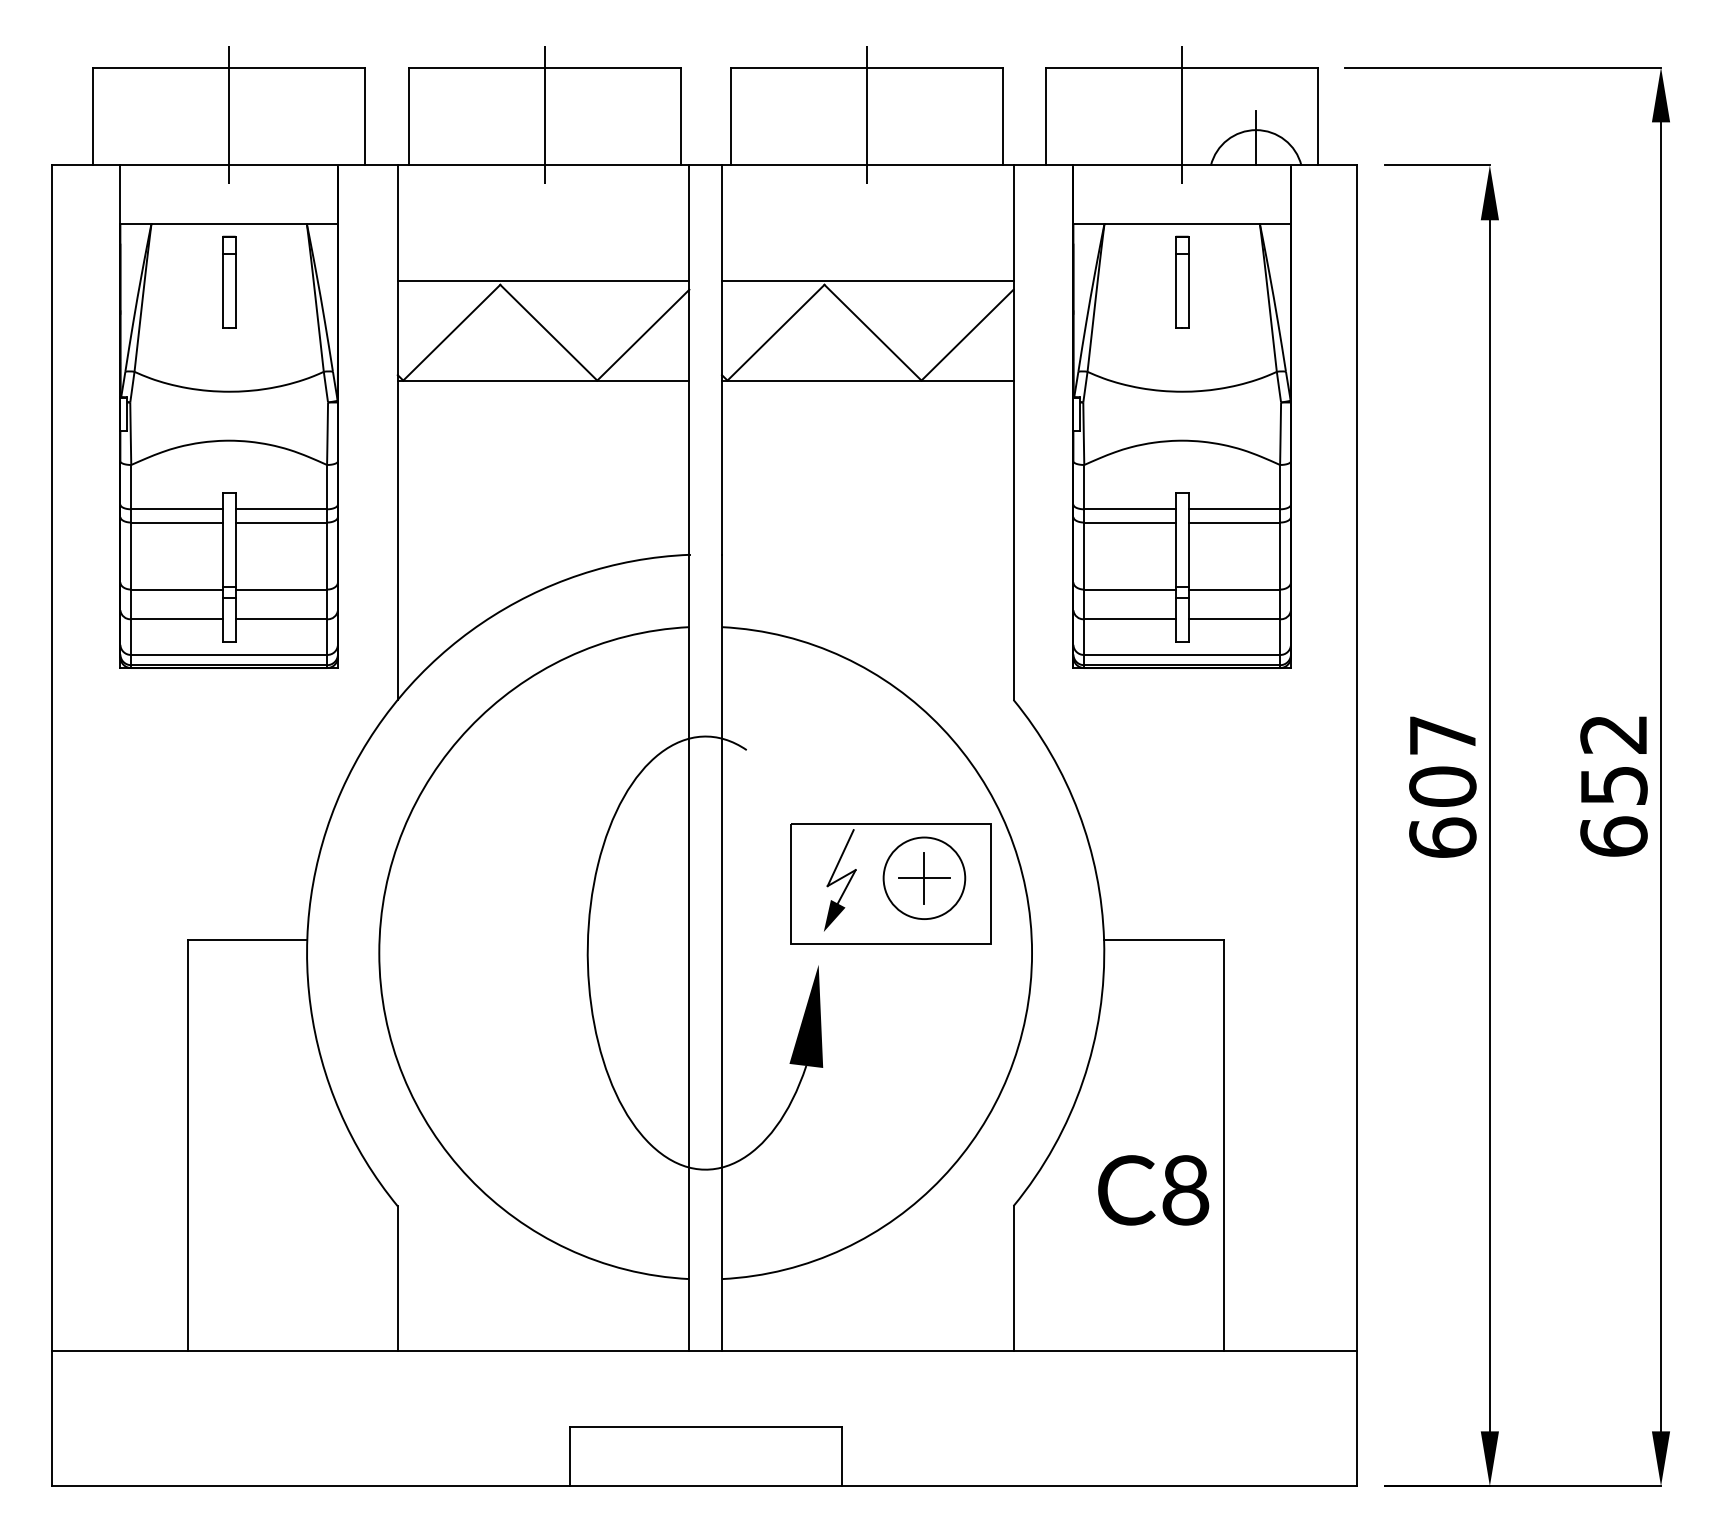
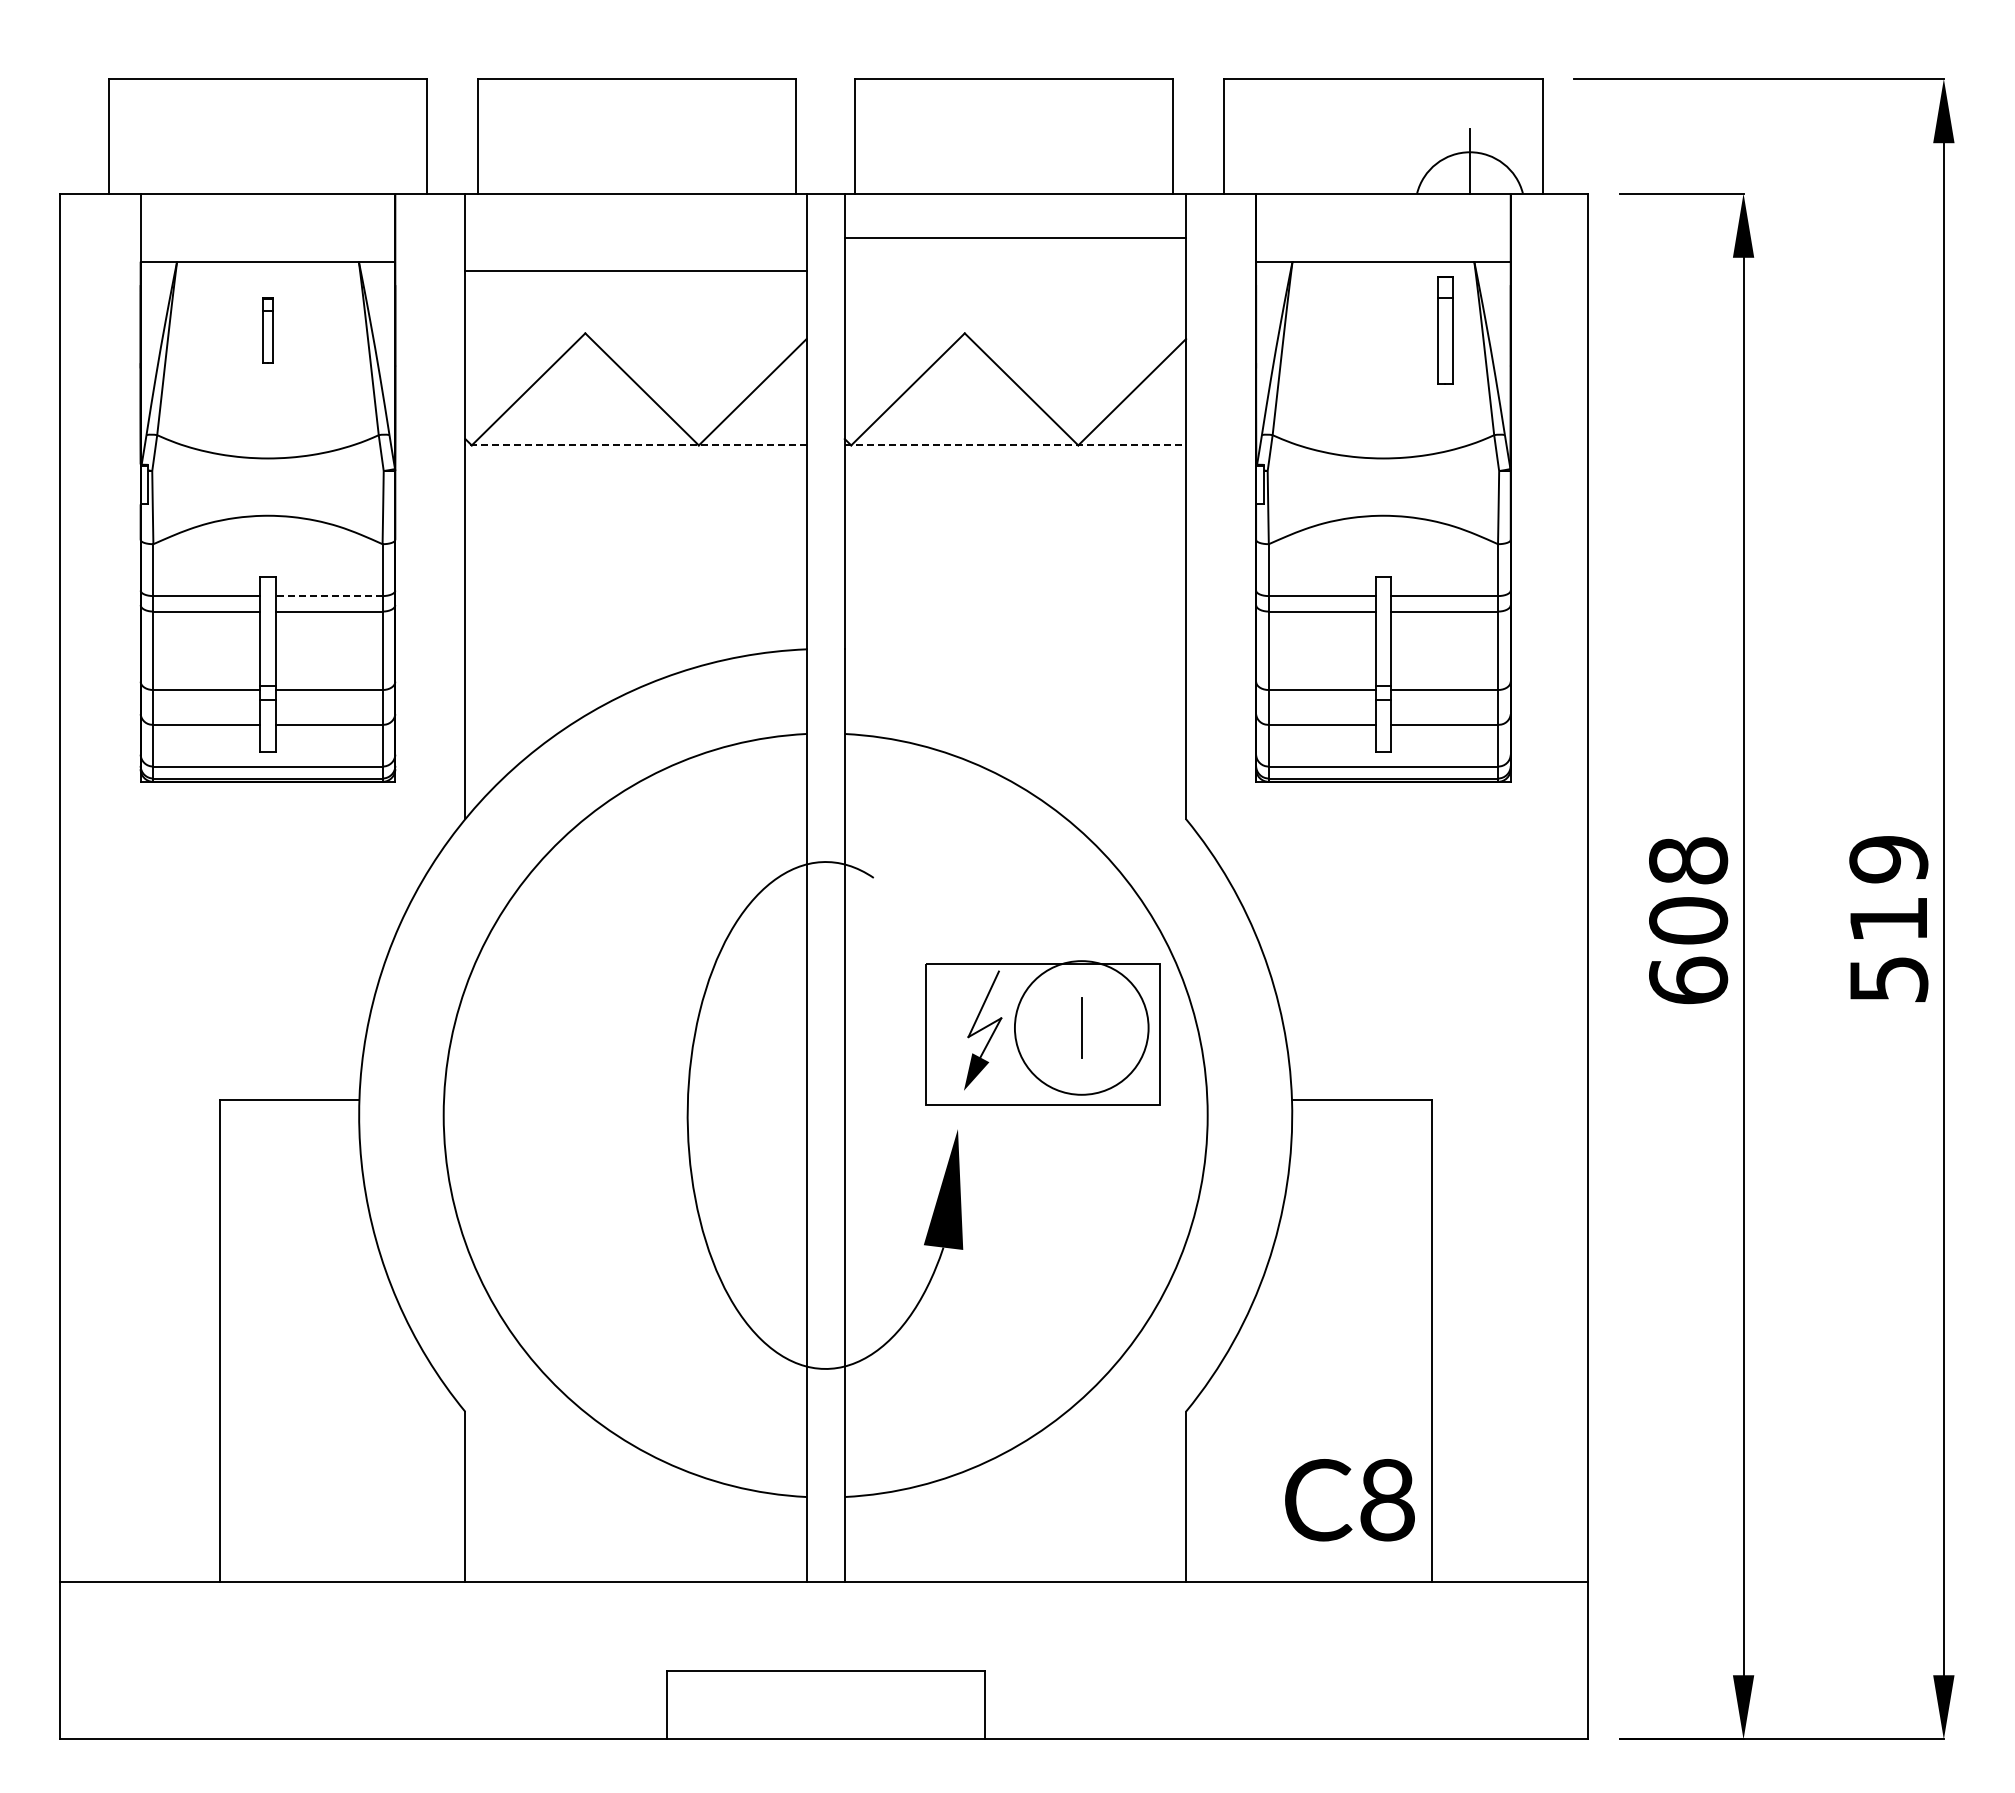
line: (229, 116) -> (268, 136), removed
line: (544, 116) -> (637, 136), removed
line: (866, 116) -> (1014, 136), removed
line: (1182, 116) -> (1383, 136), removed
line: (543, 280) -> (635, 271), moved
line: (867, 280) -> (1015, 238), moved
part: (228, 282) -> (267, 330), size x0.6
part: (1182, 282) -> (1445, 330), moved
line: (543, 380) -> (635, 445), solid -> dashed
line: (867, 380) -> (1015, 445), solid -> dashed
line: (280, 509) -> (328, 596), solid -> dashed
text: (1442, 735) -> (1688, 860), 607 -> 608
text: (1613, 785) -> (1888, 919), 652 -> 519
circle: (924, 877) -> (1081, 1027), size x1.4
line: (924, 877) -> (1081, 1027), removed
text: (1153, 1190) -> (1349, 1500), moved

